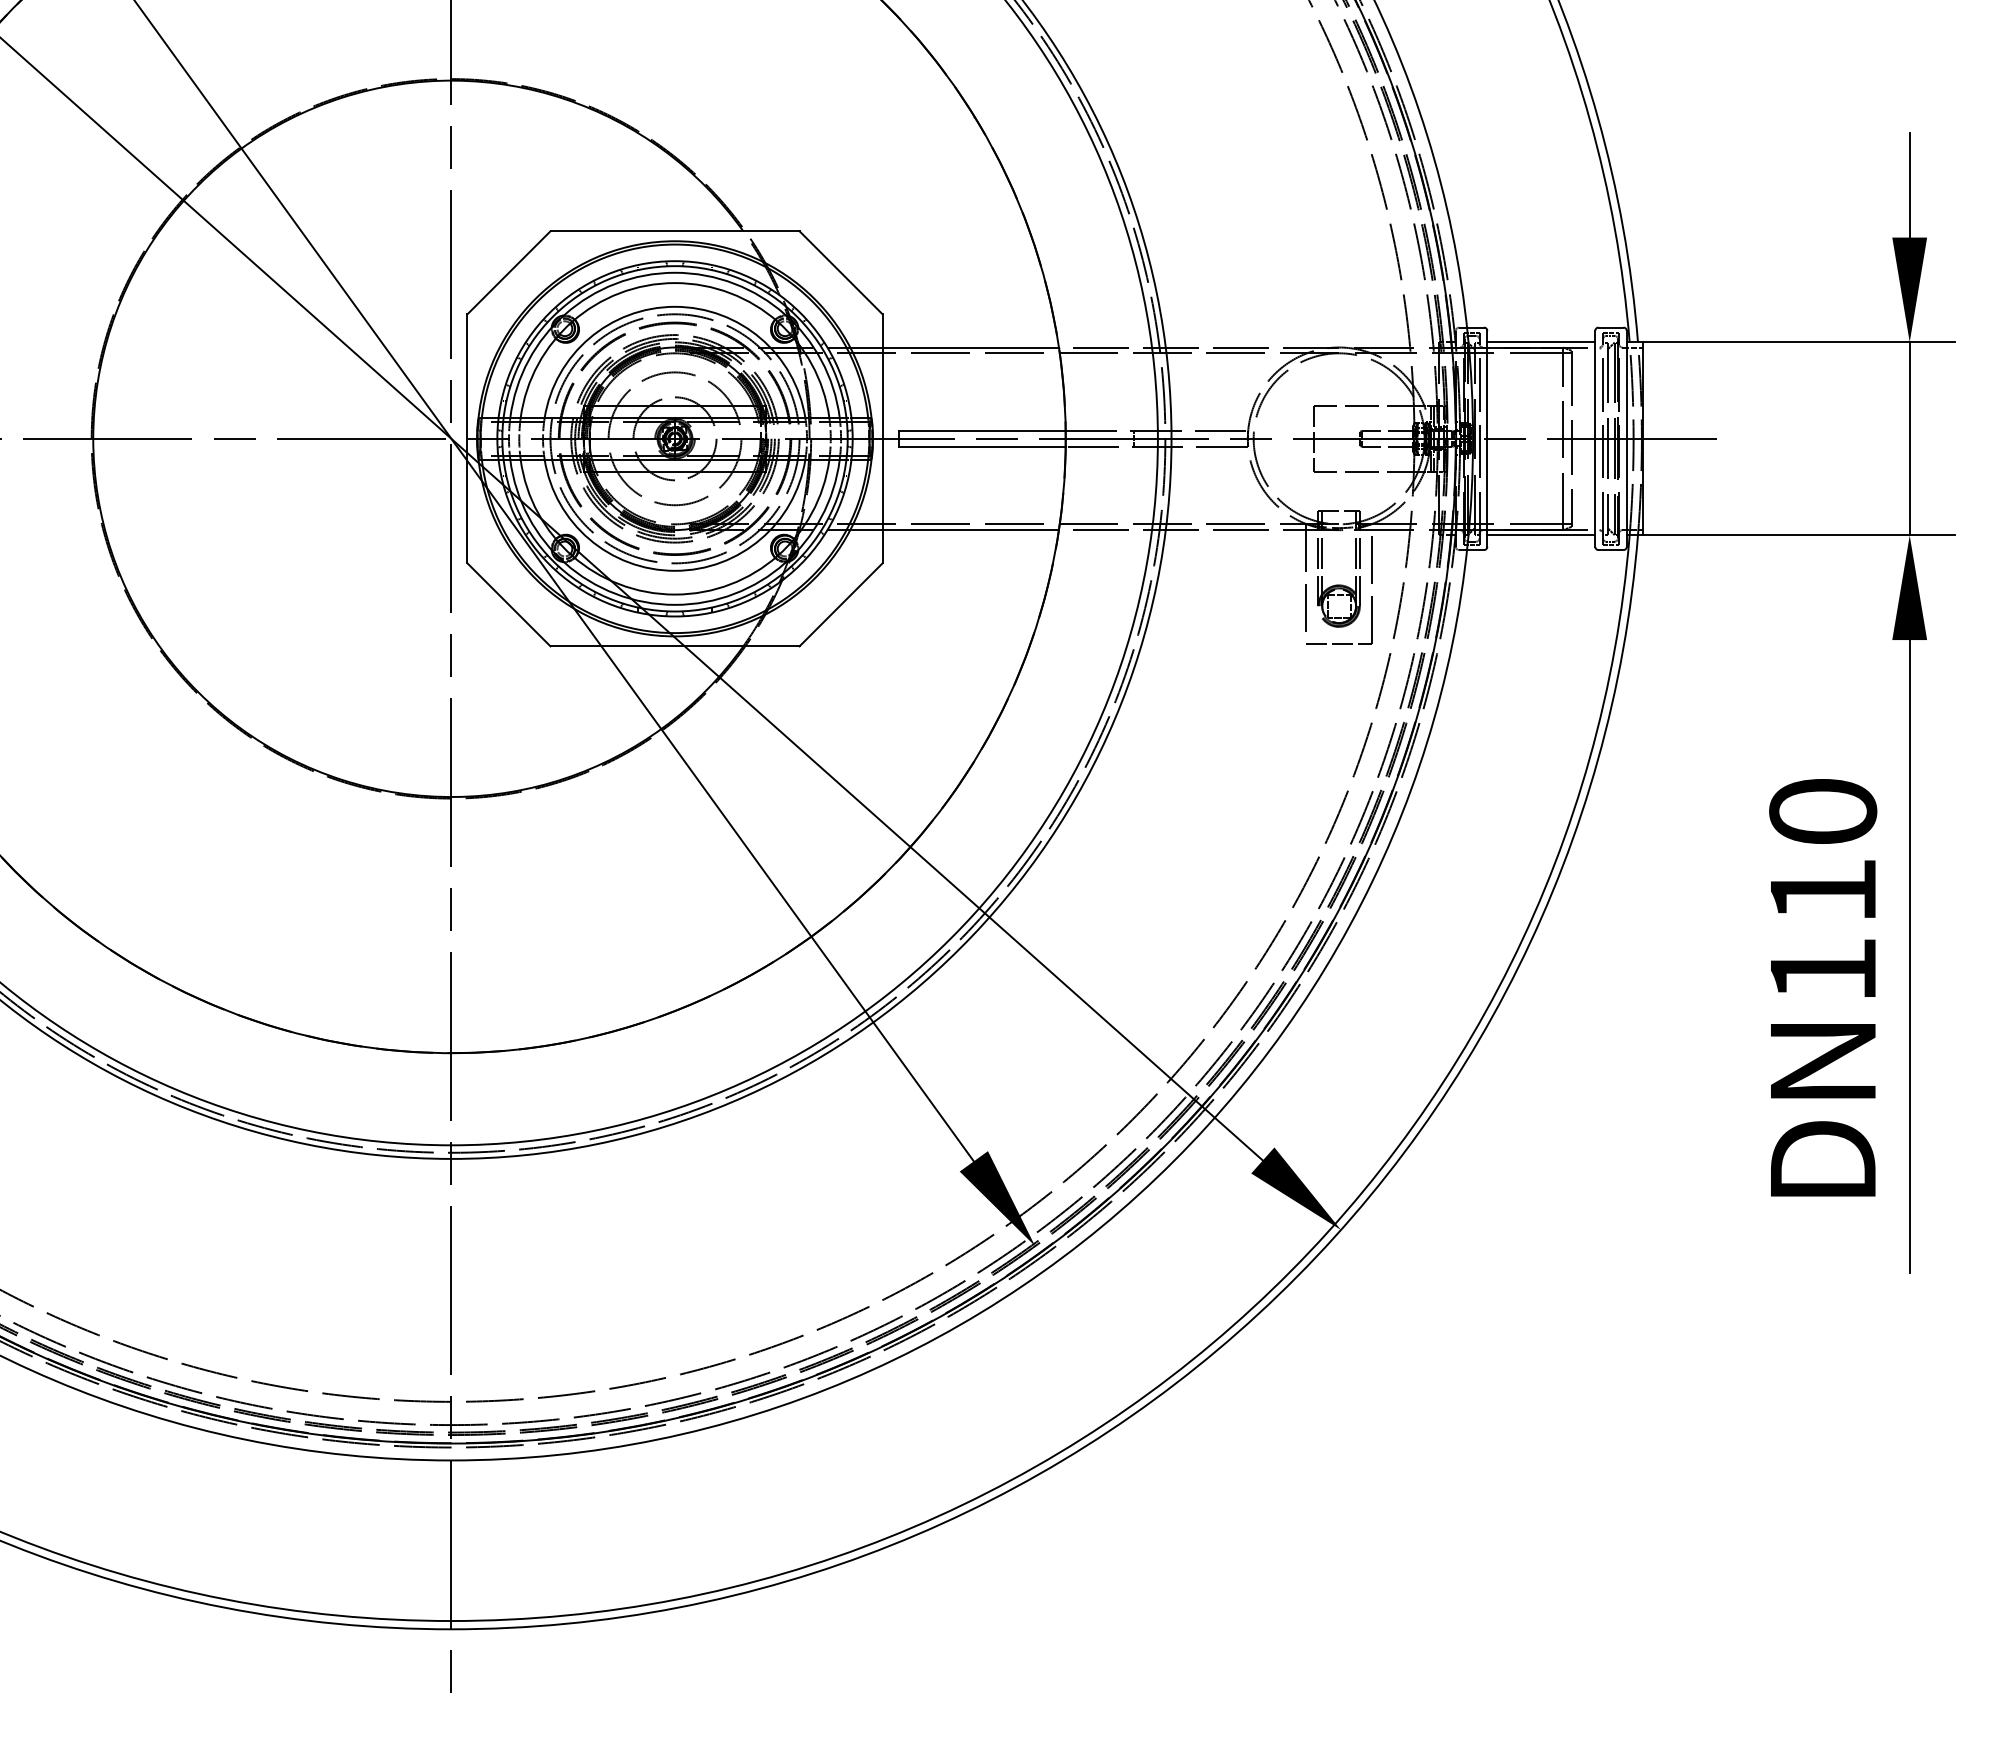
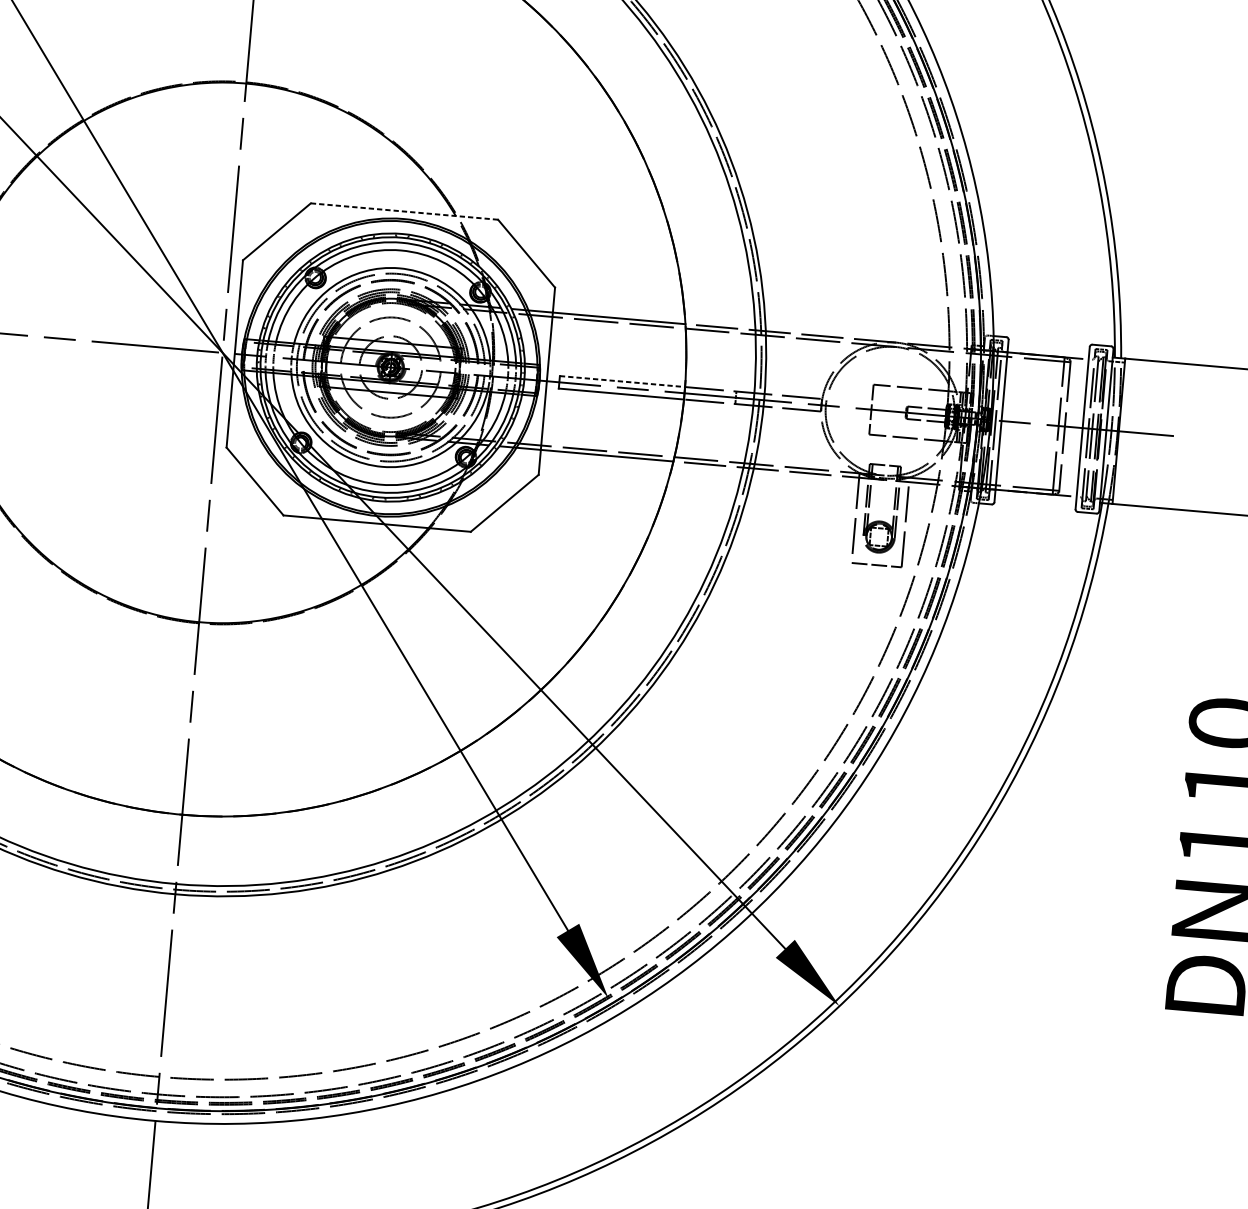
line: (675, 231) -> (404, 211), solid -> dashed
line: (1541, 342) -> (1048, 352), removed
line: (982, 430) -> (622, 381), solid -> dashed
line: (1541, 535) -> (1035, 497), removed

